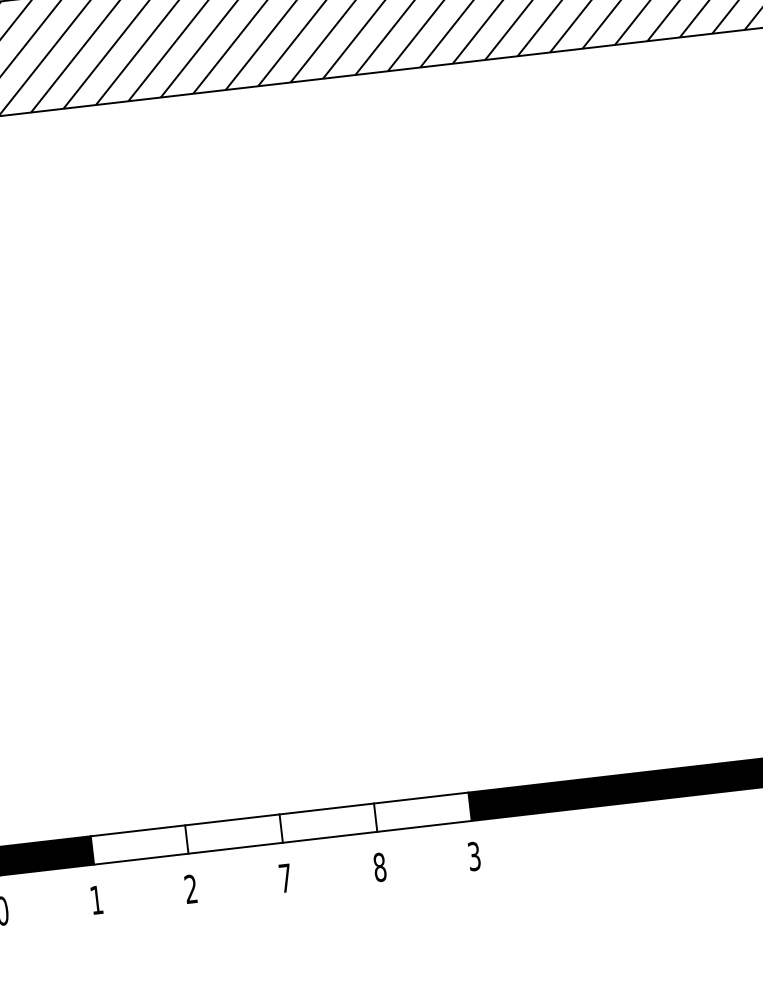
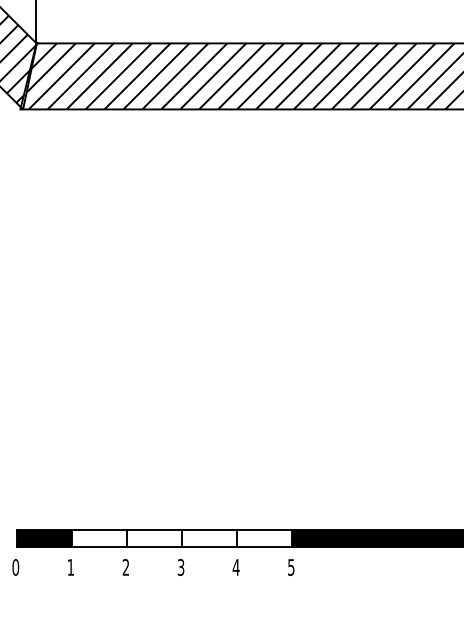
text: (474, 854) -> (291, 566), 3 -> 5
text: (378, 867) -> (235, 567), 8 -> 4
text: (284, 878) -> (180, 567), 7 -> 3

